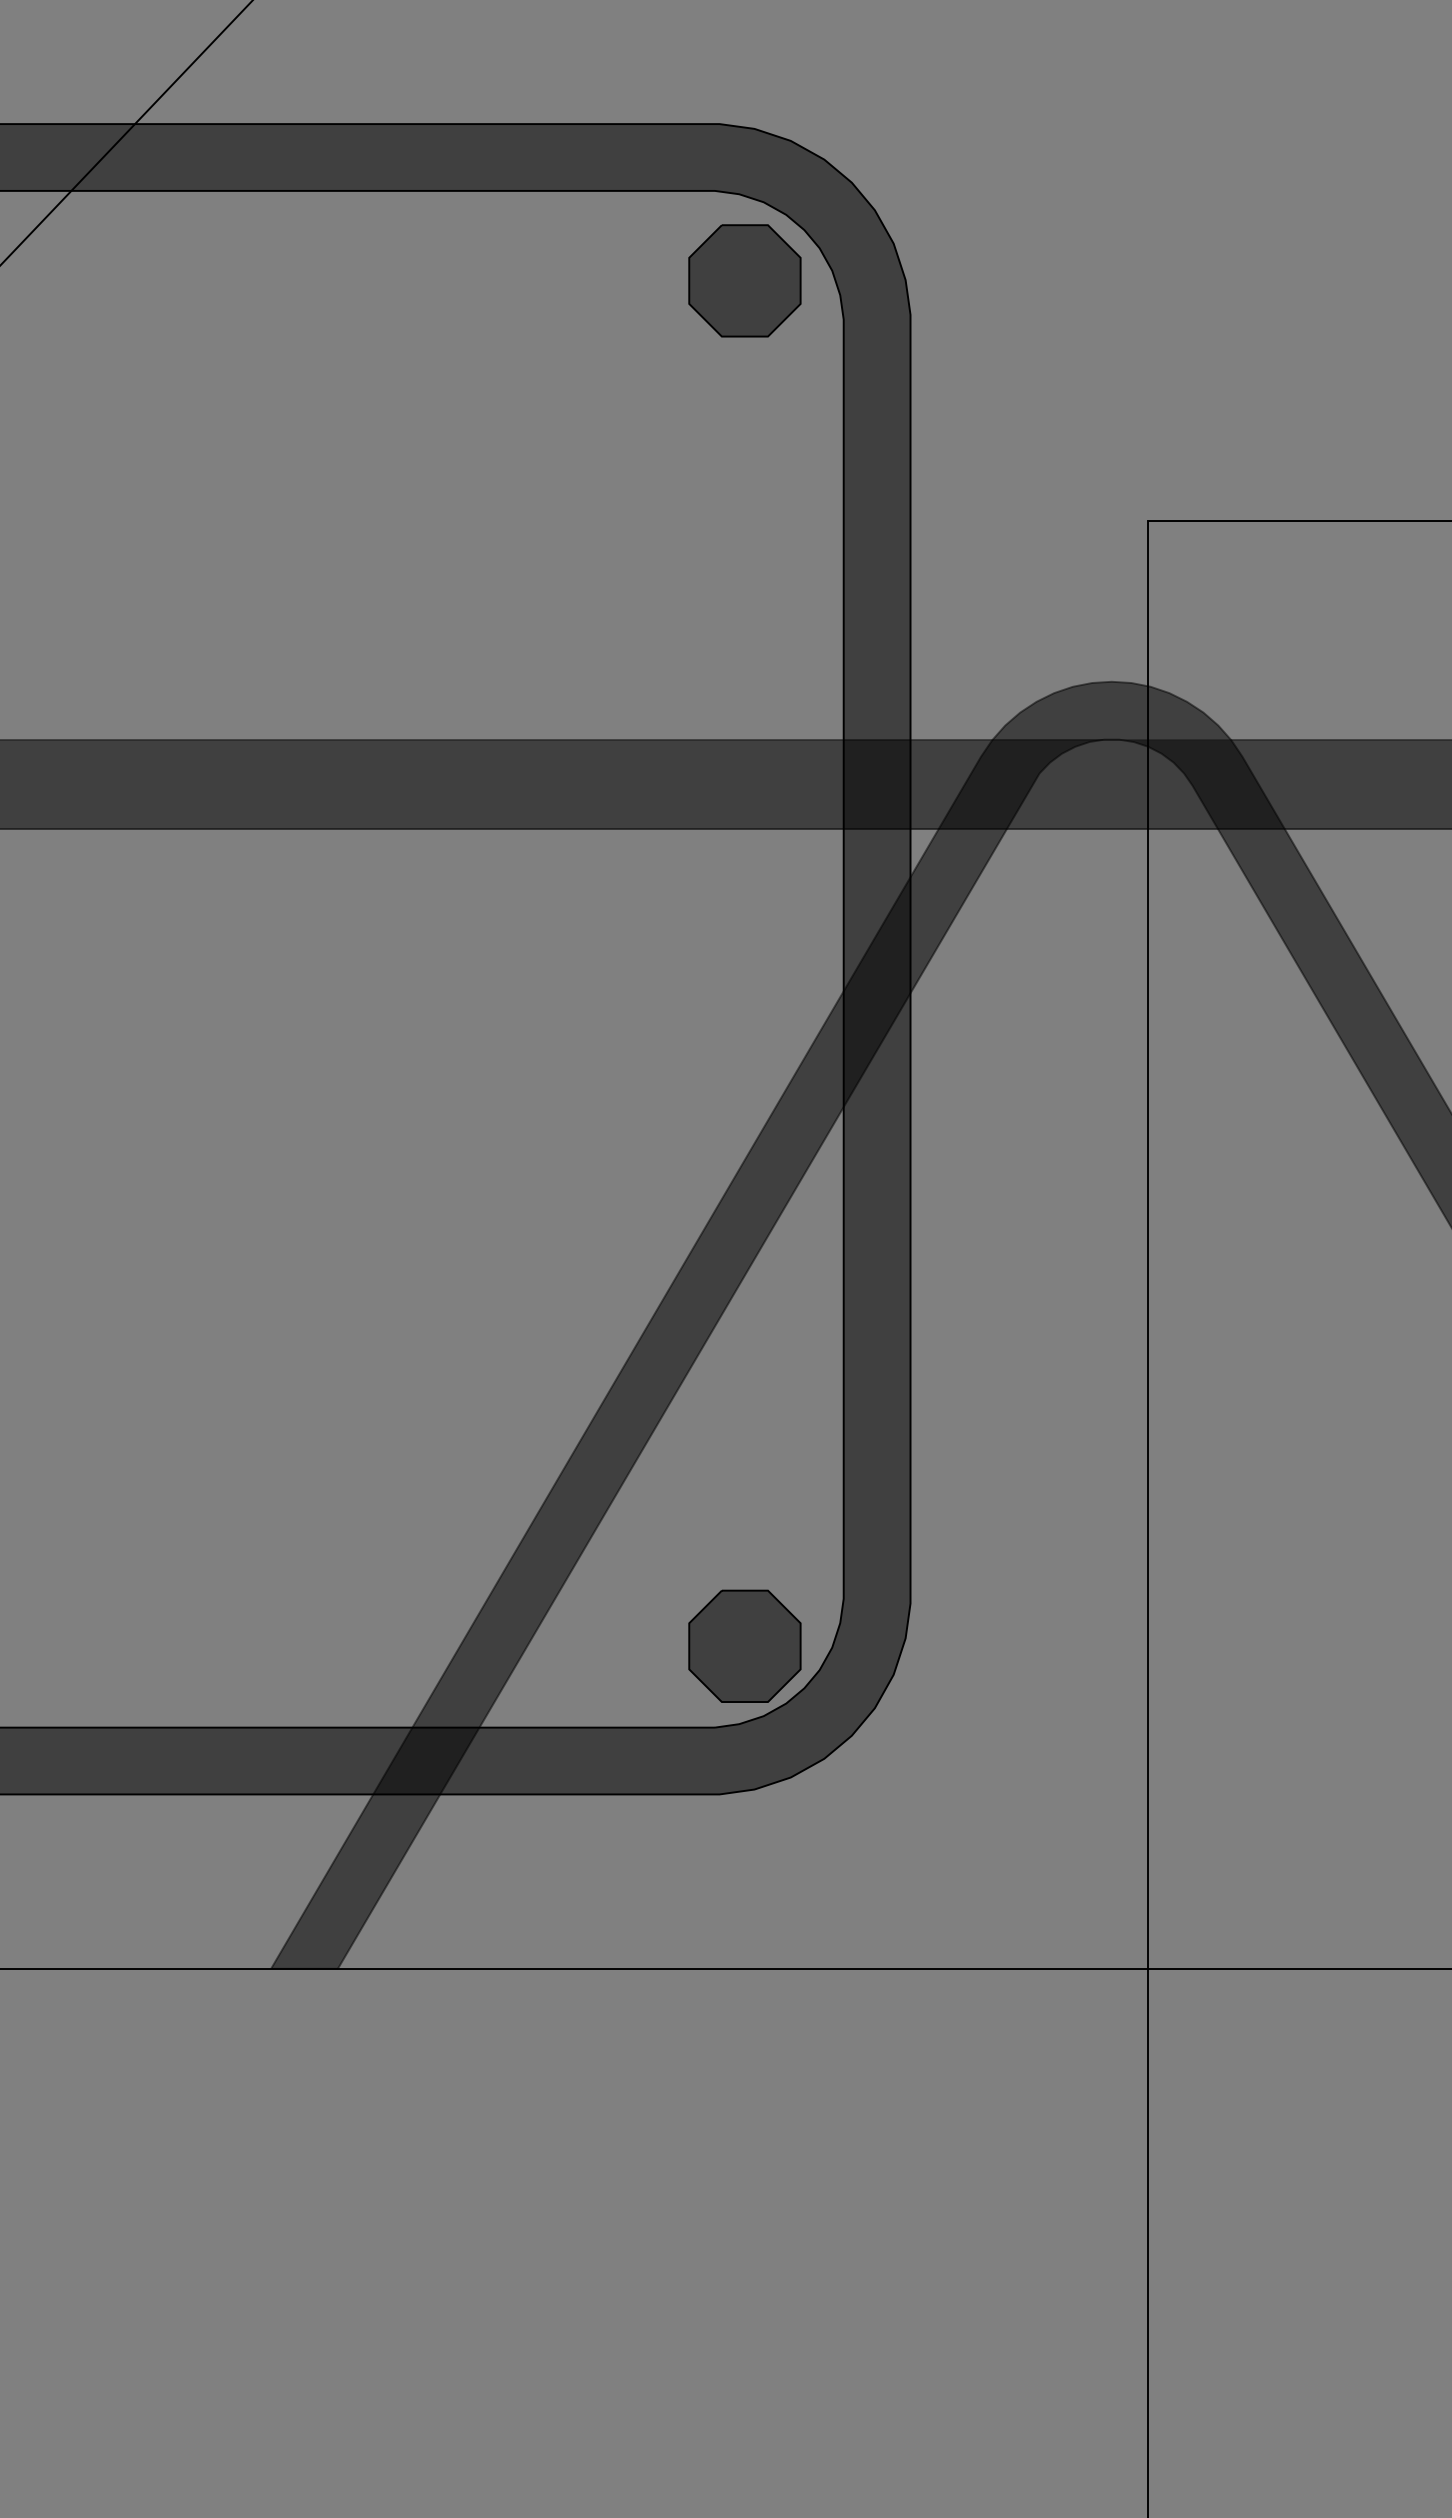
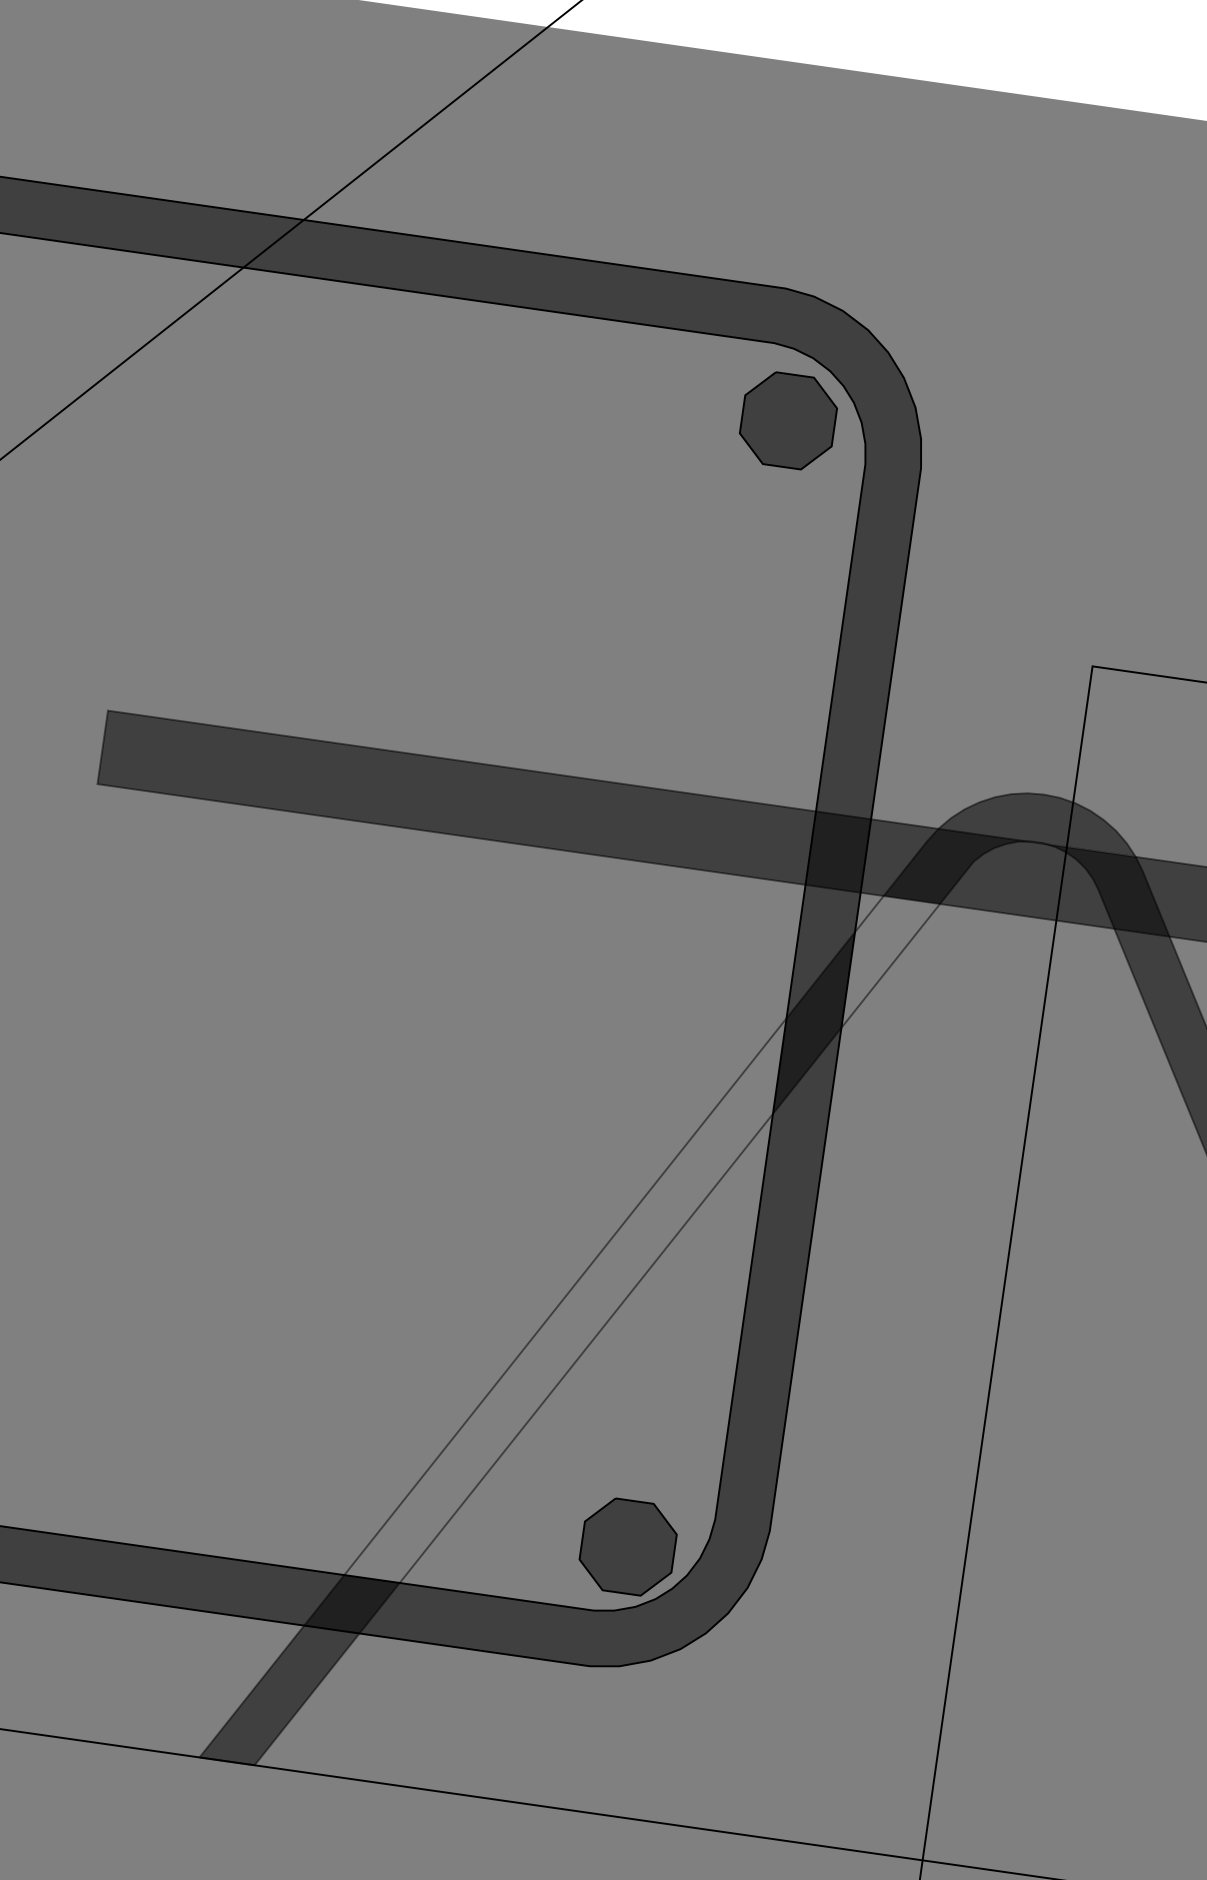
fill: (958, 911) -> (890, 966), removed
fill: (627, 1359) -> (565, 1296), removed

